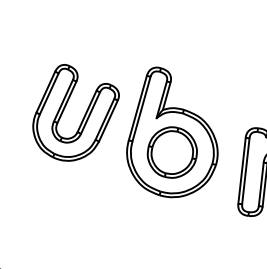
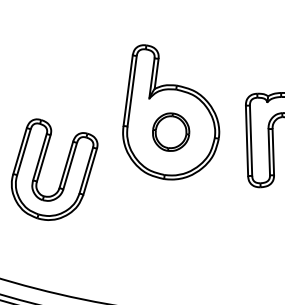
part: (82, 118) -> (62, 173), moved
part: (171, 151) -> (170, 131), size x0.7

